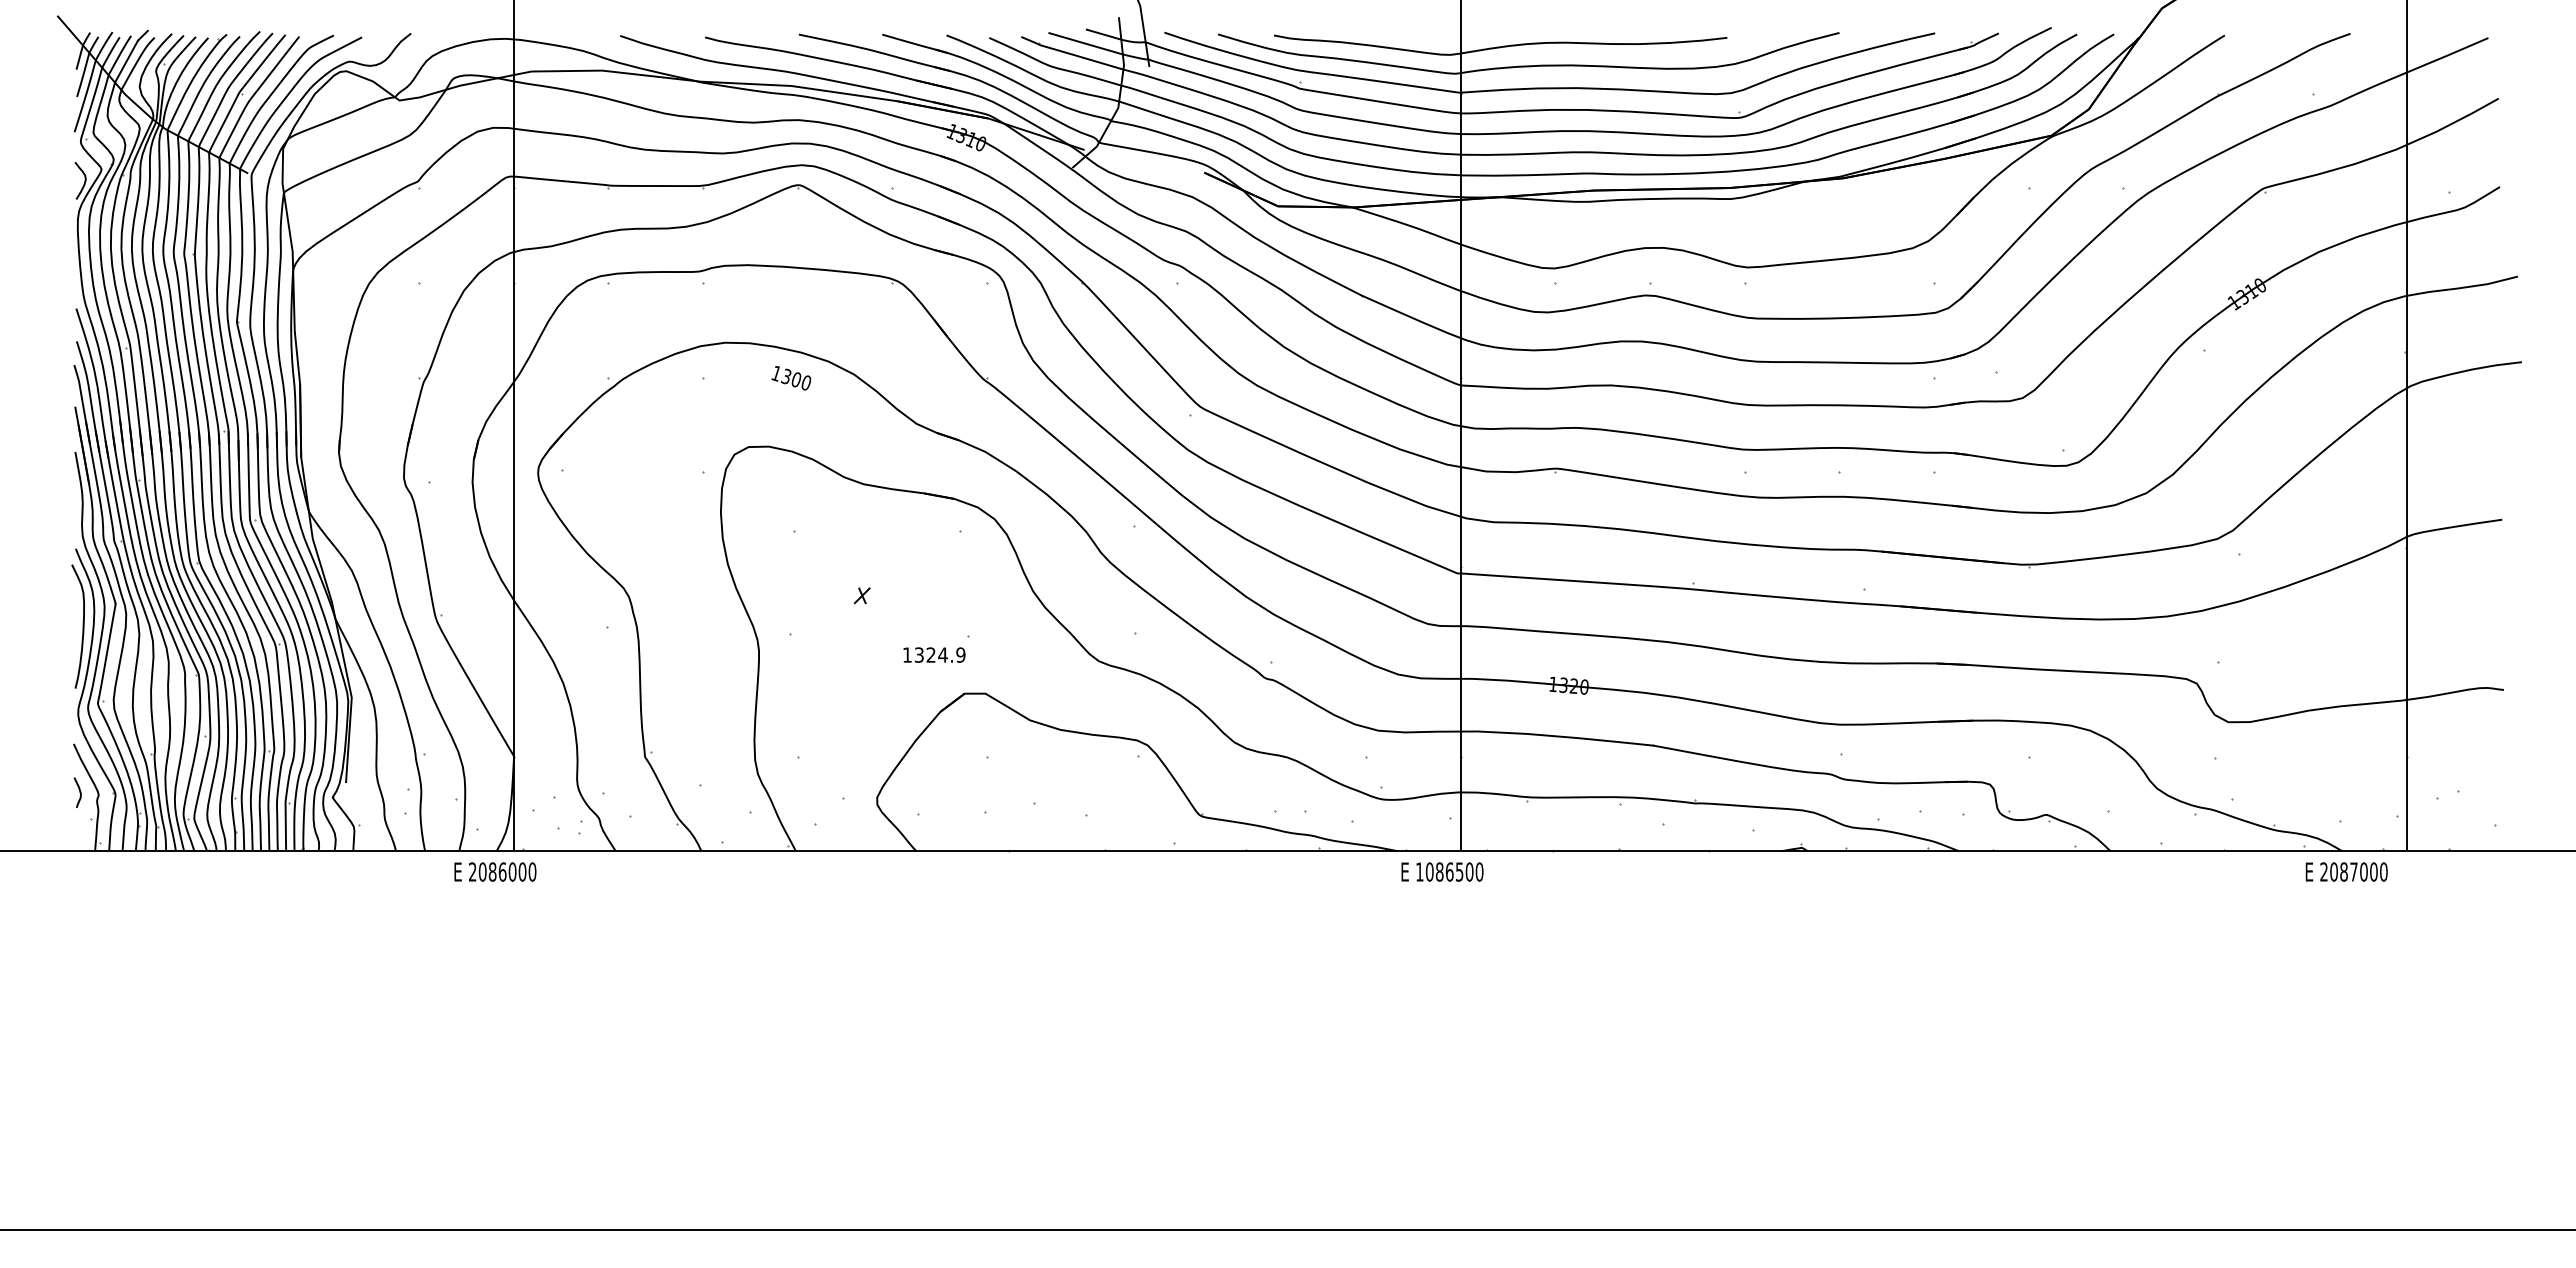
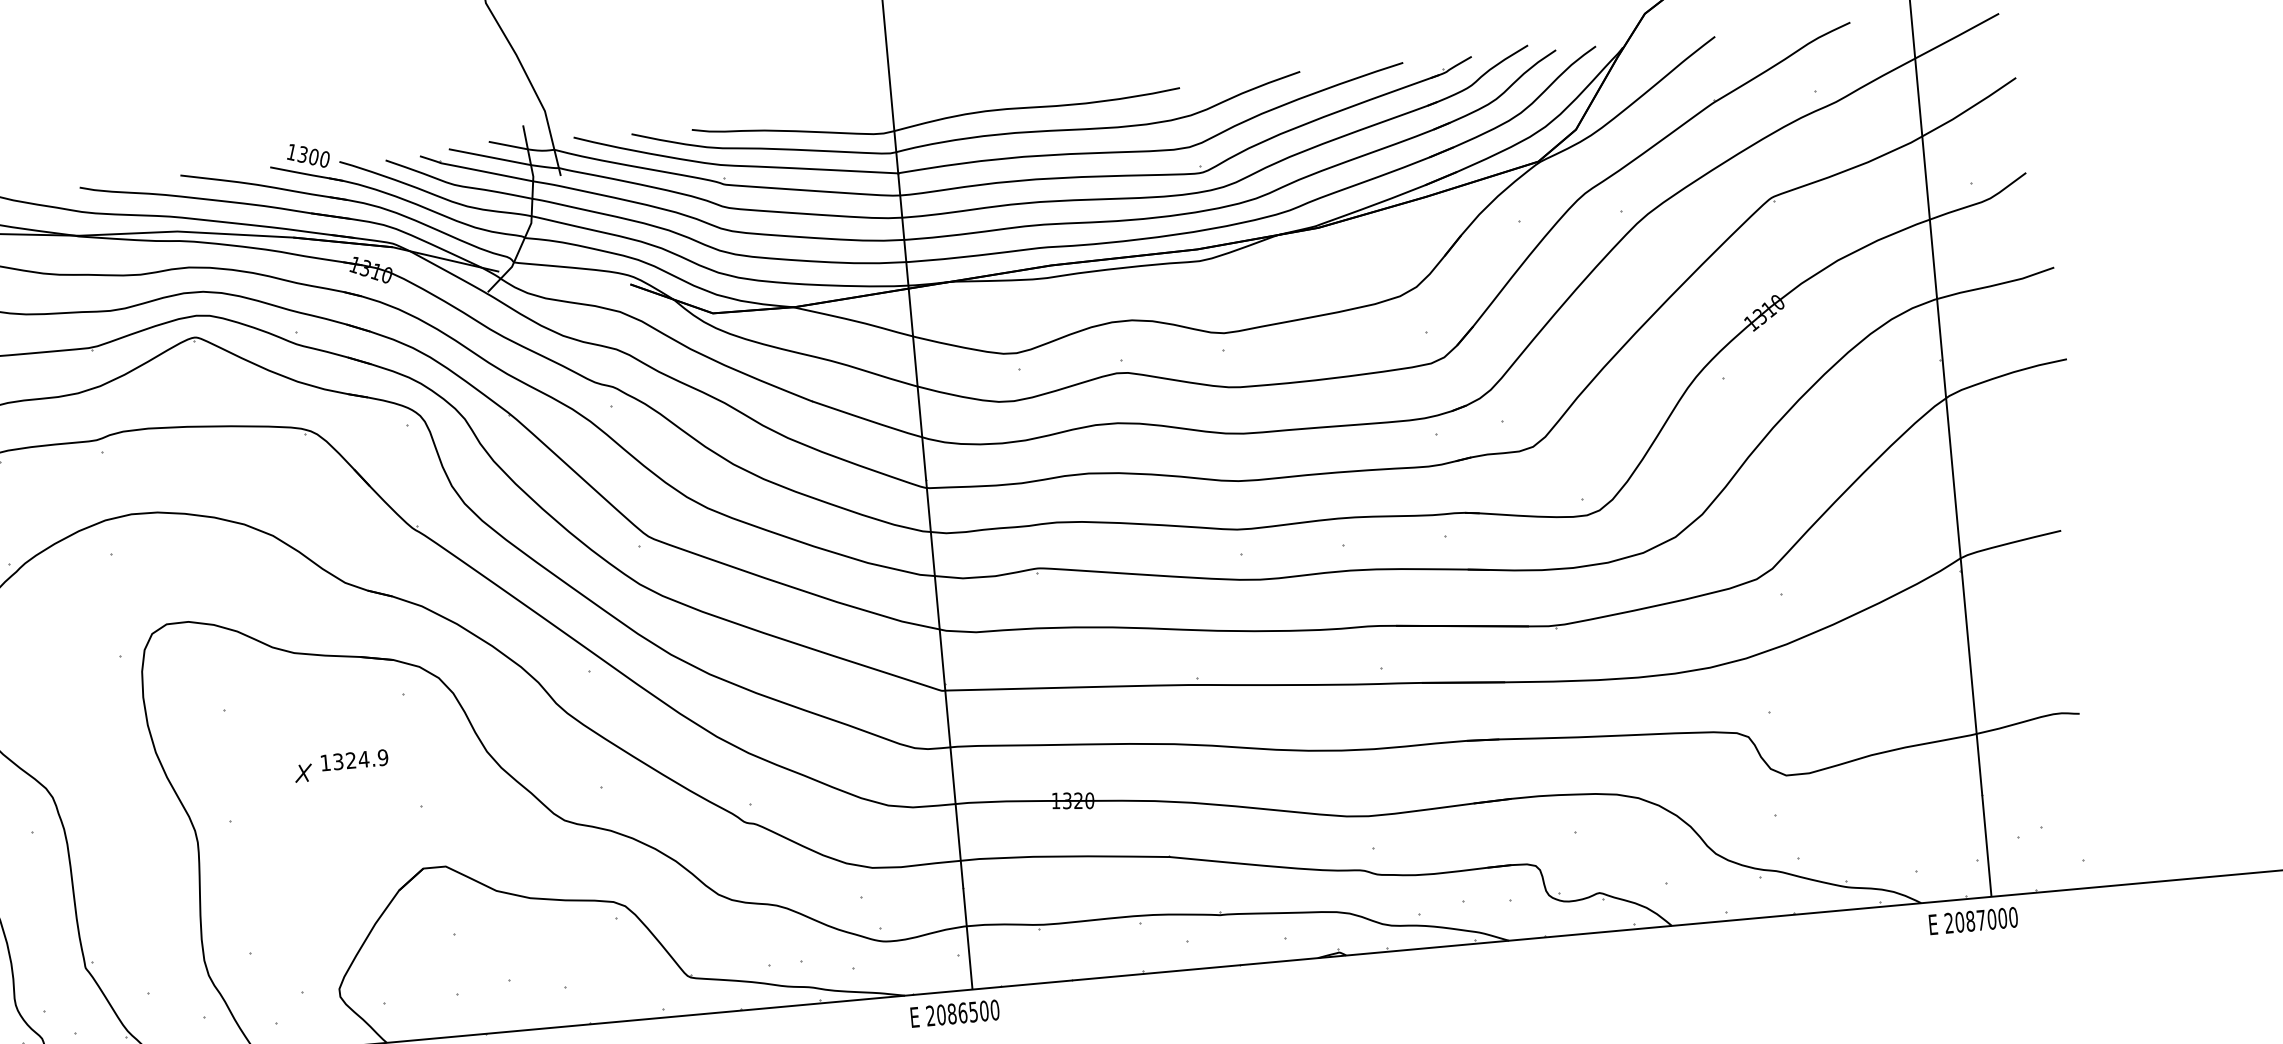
text: (791, 378) -> (308, 156), moved
text: (934, 654) -> (354, 759), moved
text: (1419, 871) -> (930, 1015), 1086500 -> 2086500
text: (2346, 871) -> (1973, 920), moved

